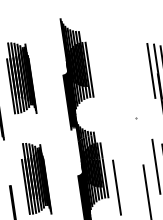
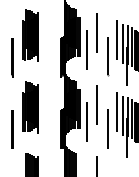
line: (111, 60) -> (96, 32), added
line: (141, 65) -> (116, 39), added
line: (101, 87) -> (86, 50), added
line: (132, 89) -> (107, 55), added
line: (126, 160) -> (96, 104), added

